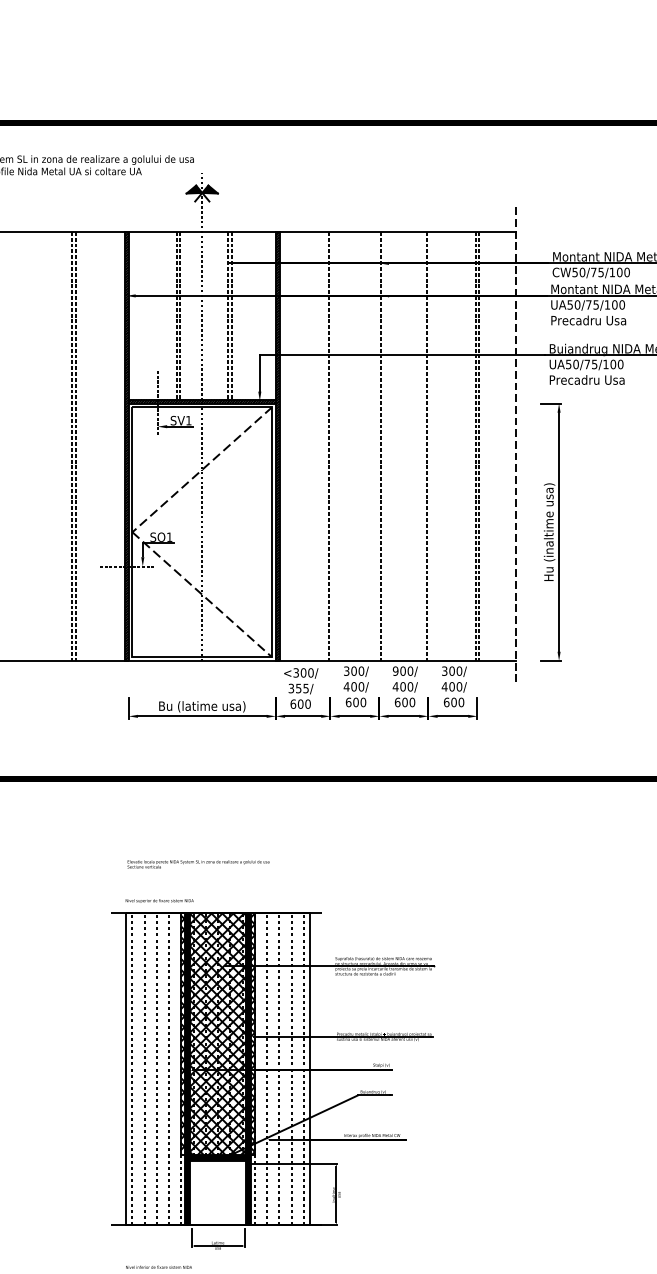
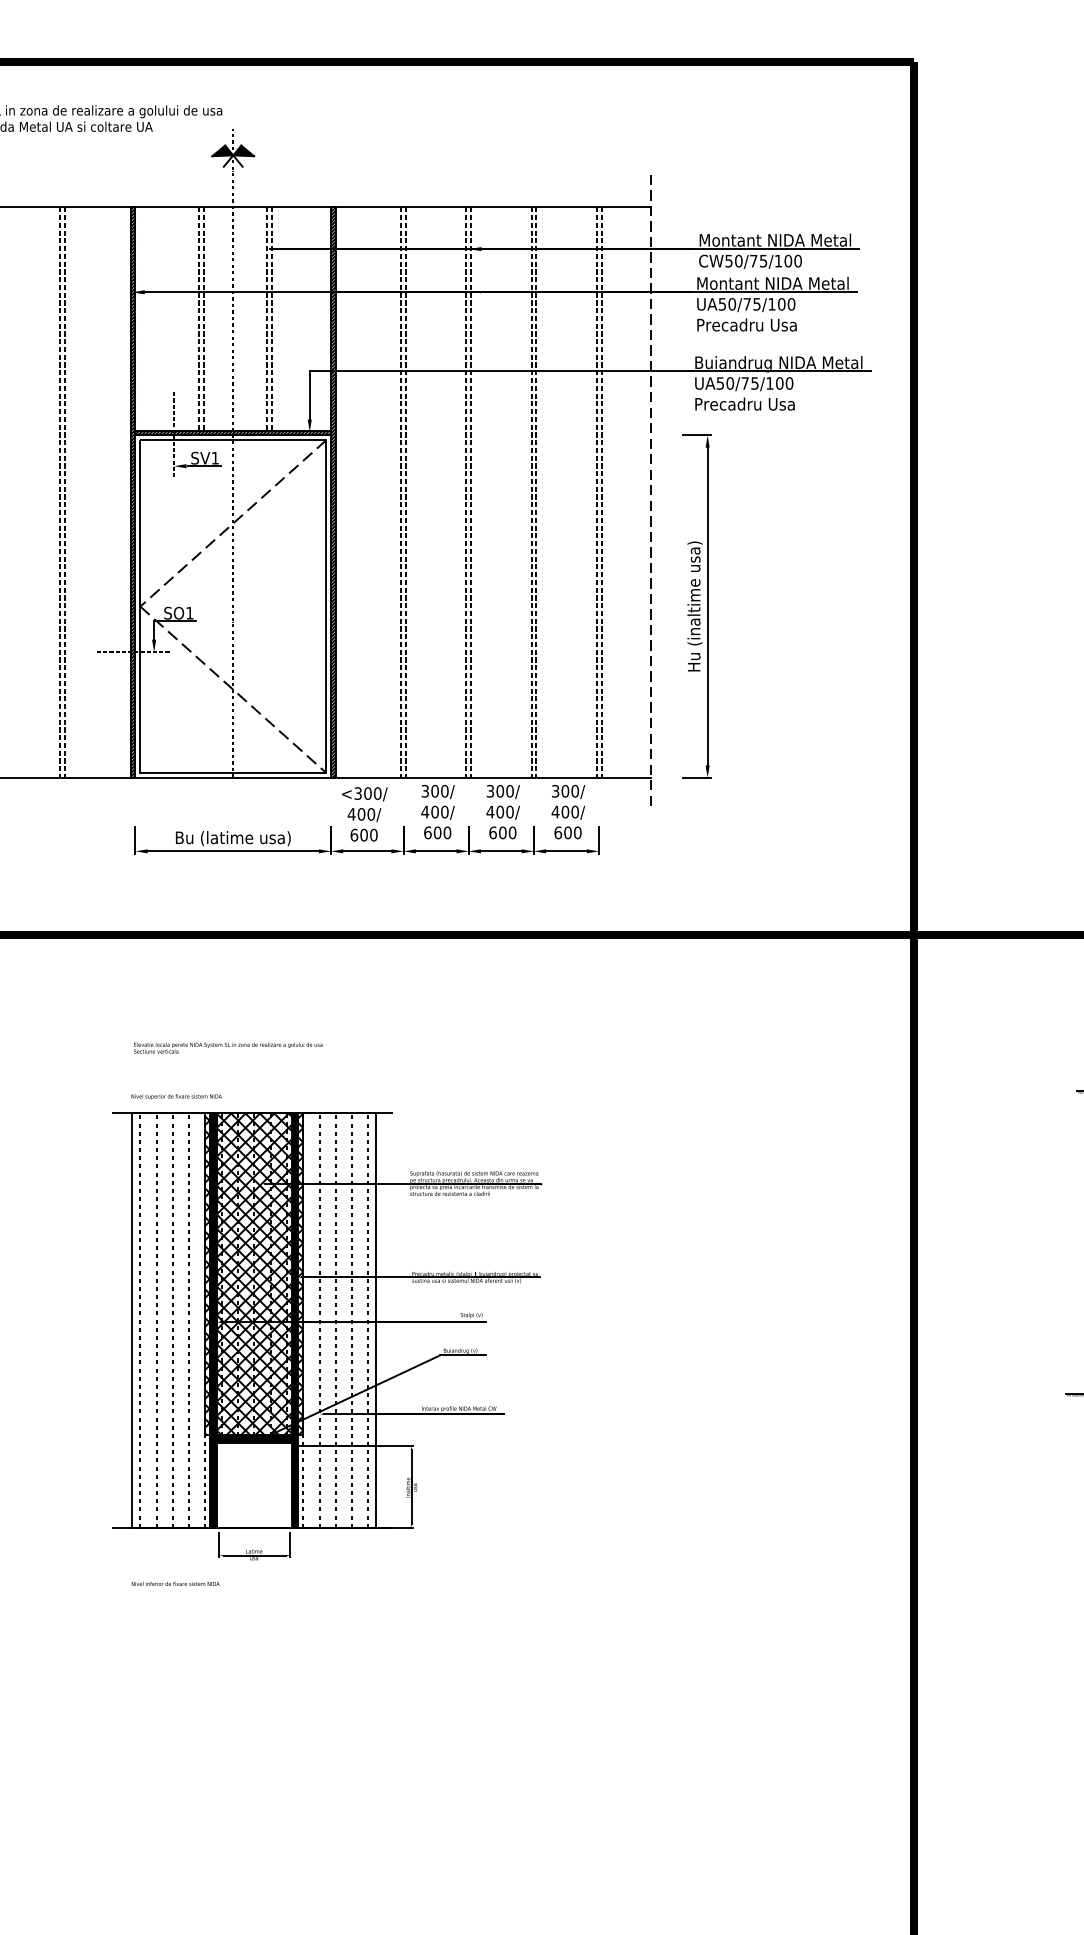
line: (332, 446) -> (406, 492), added
line: (377, 446) -> (466, 492), added
line: (430, 446) -> (536, 492), added
text: (395, 671) -> (490, 791), 900/ -> 300/
text: (298, 688) -> (361, 814), 355/ -> 400/

